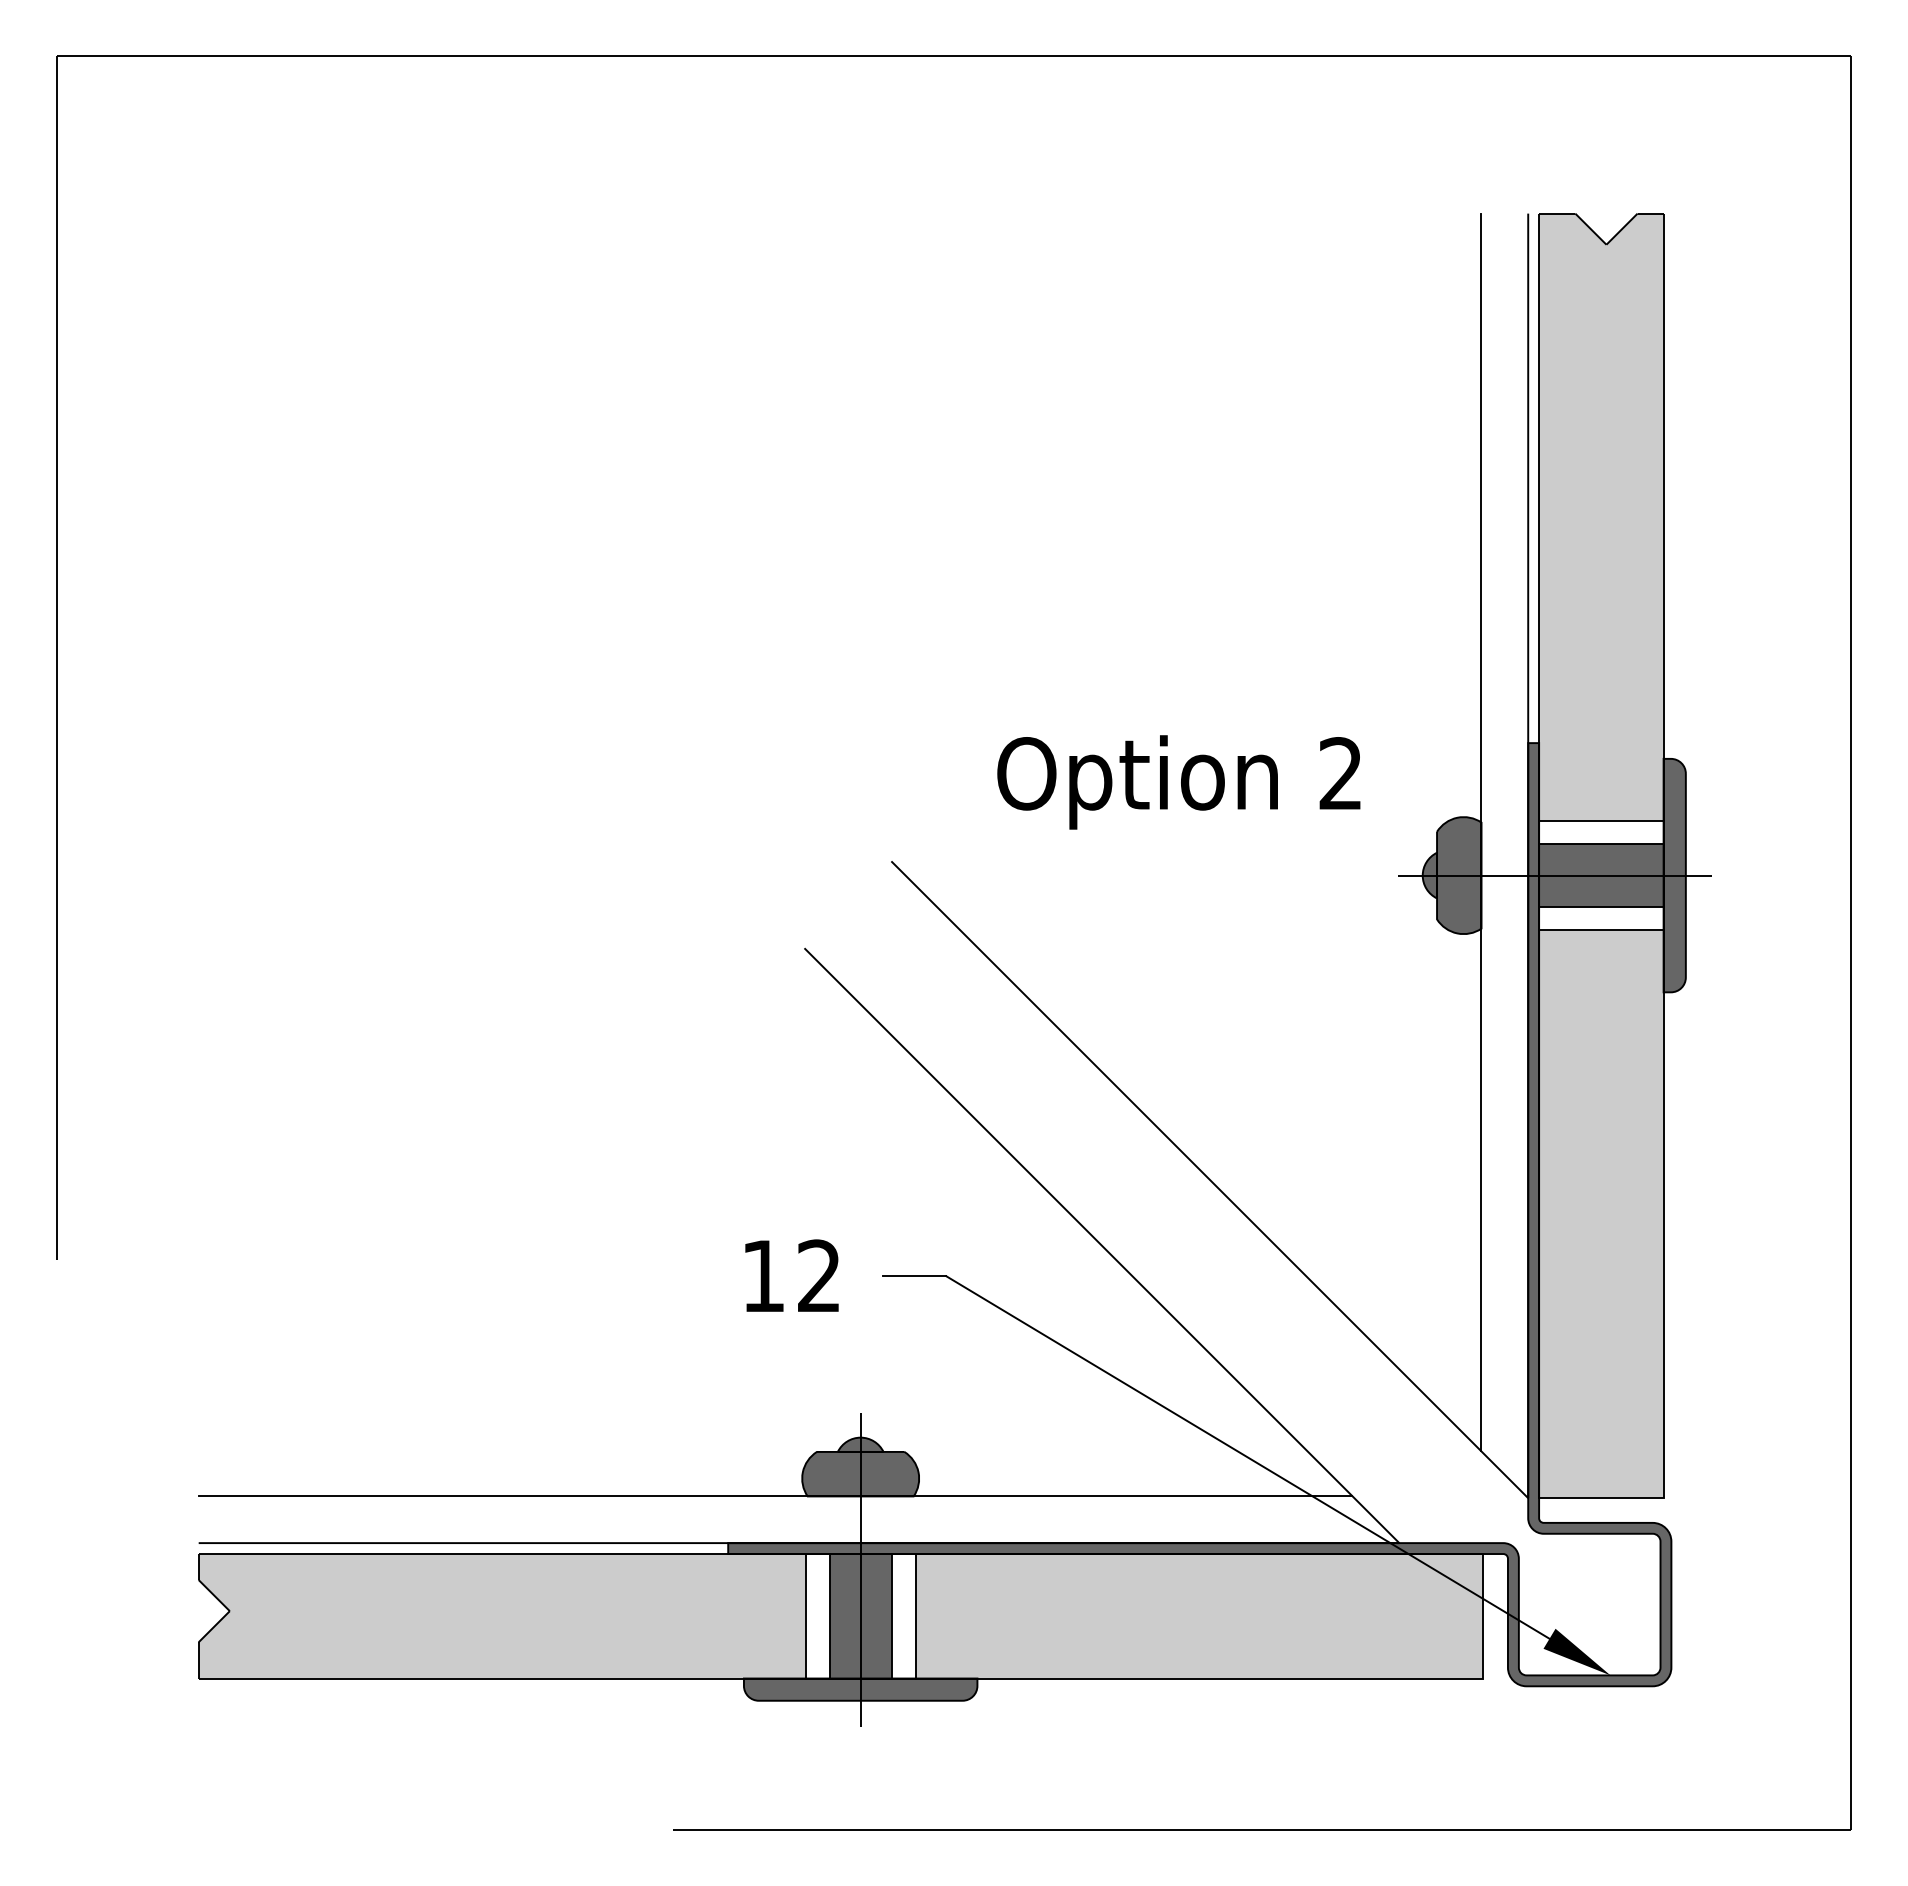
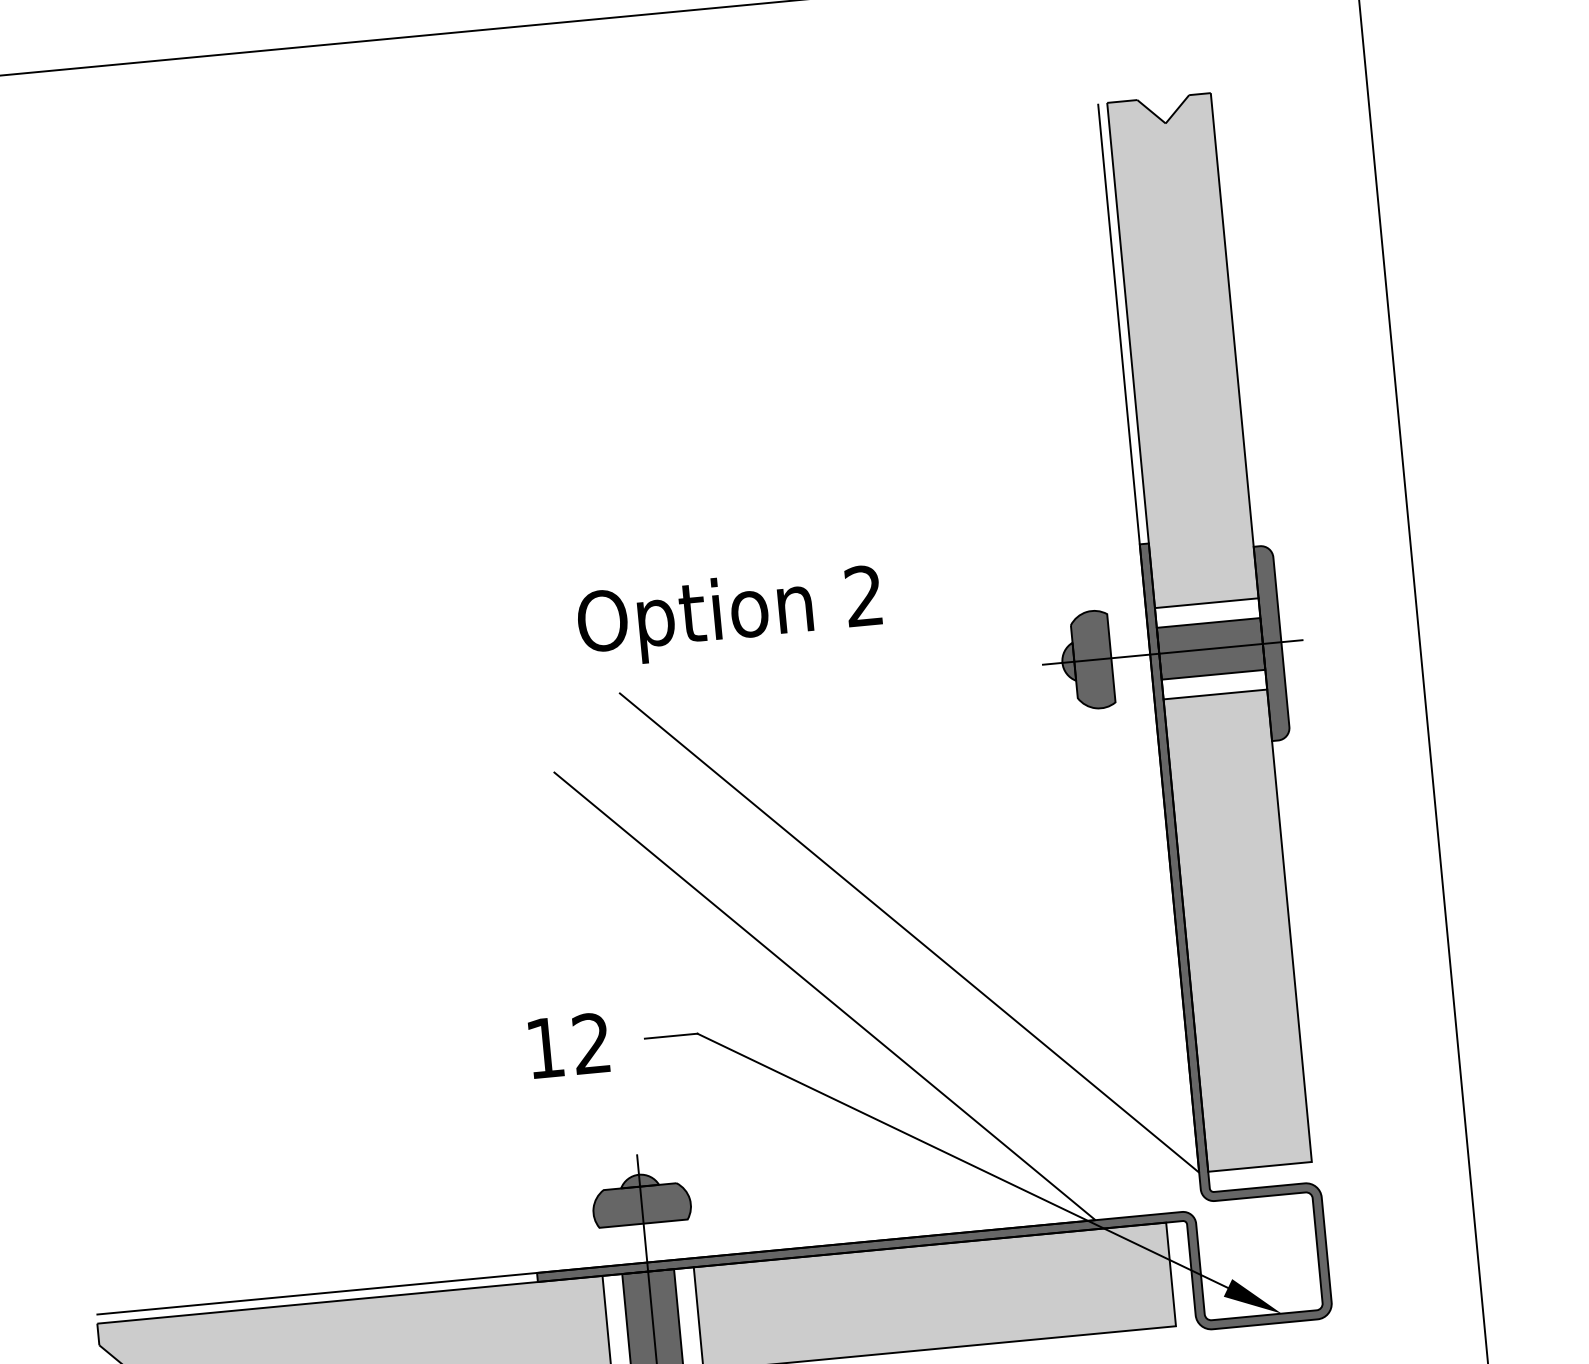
text: (1178, 782) -> (729, 616), moved
line: (1480, 831) -> (1107, 621), removed
line: (774, 1495) -> (571, 1229), removed

